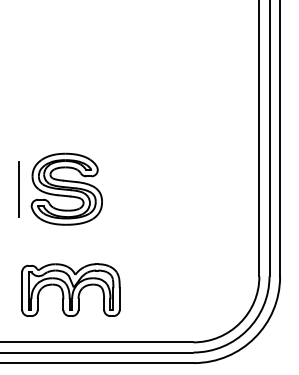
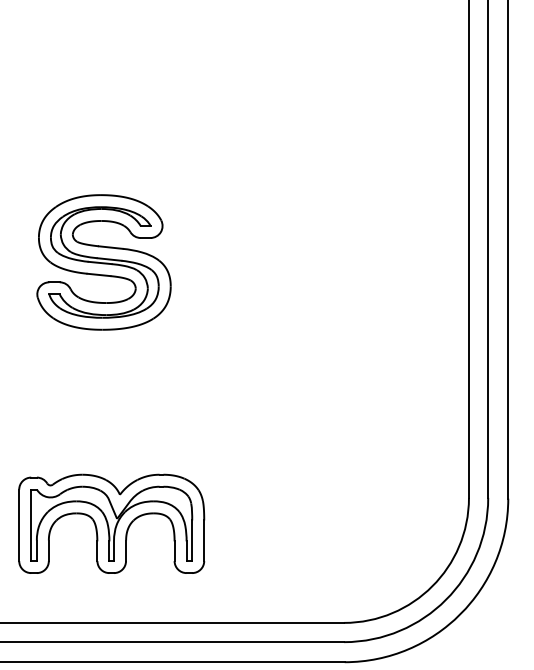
line: (18, 188) -> (12, 331), removed
part: (66, 188) -> (103, 260), moved

